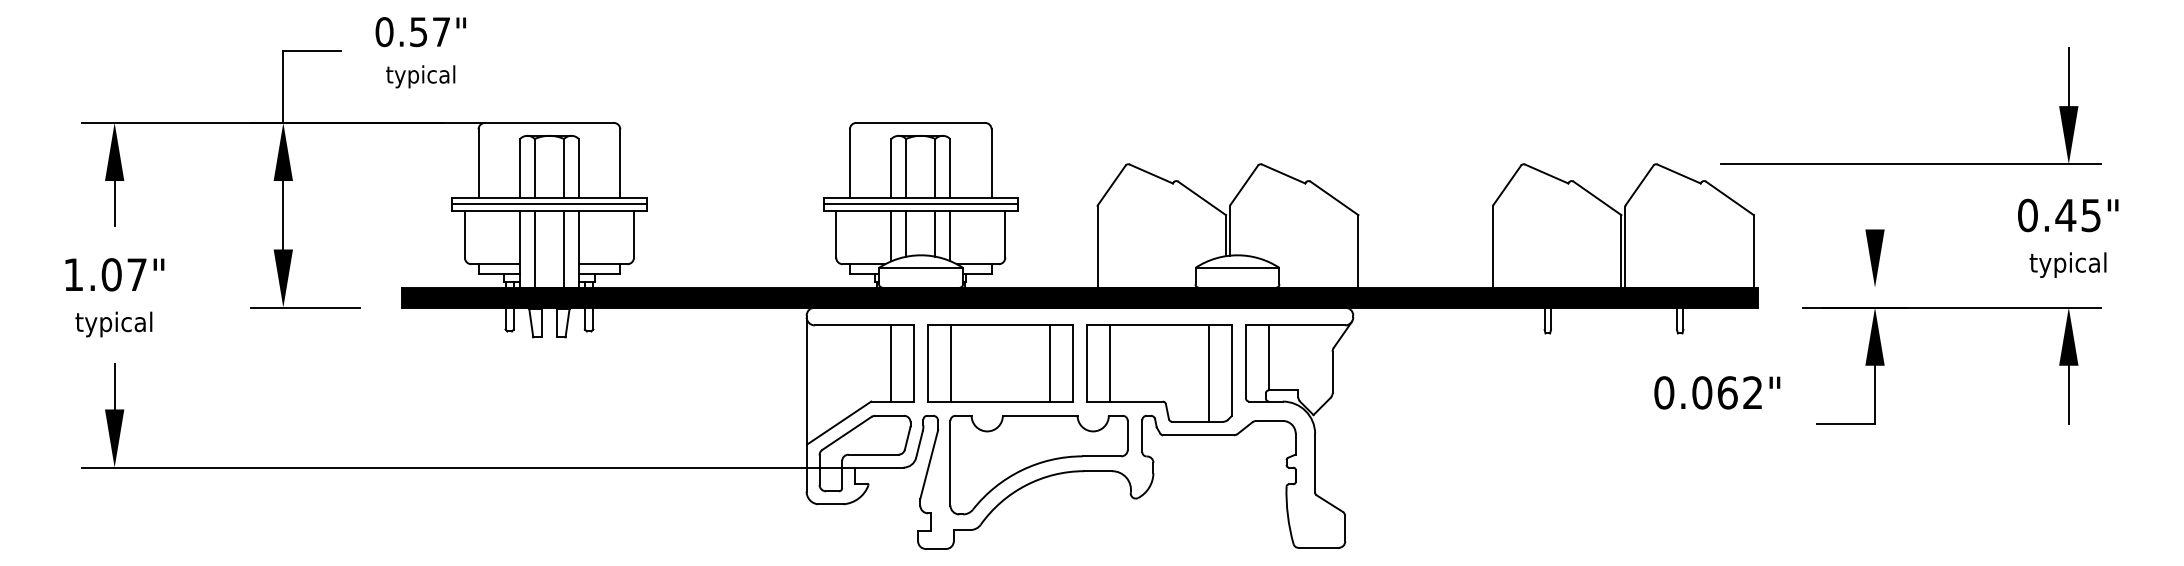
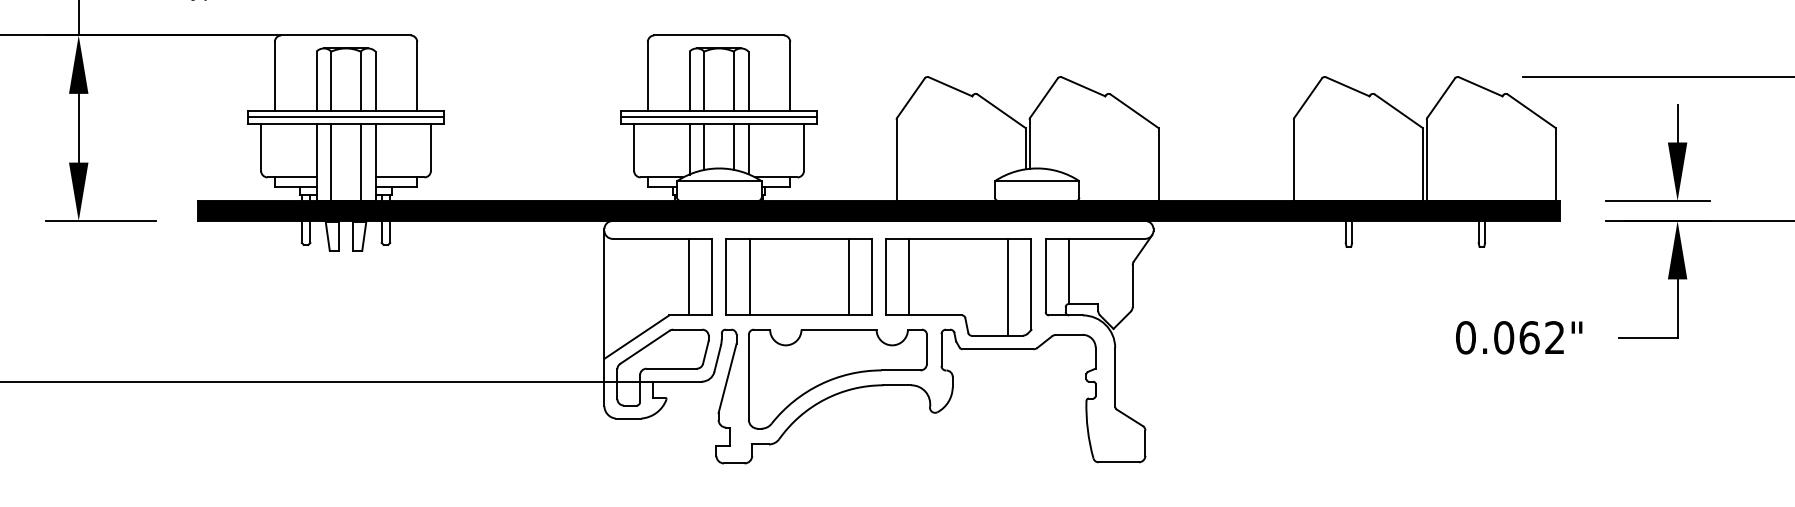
line: (1875, 210) -> (1678, 123), added
line: (1855, 287) -> (1657, 200), added
text: (1717, 392) -> (1519, 337), moved

